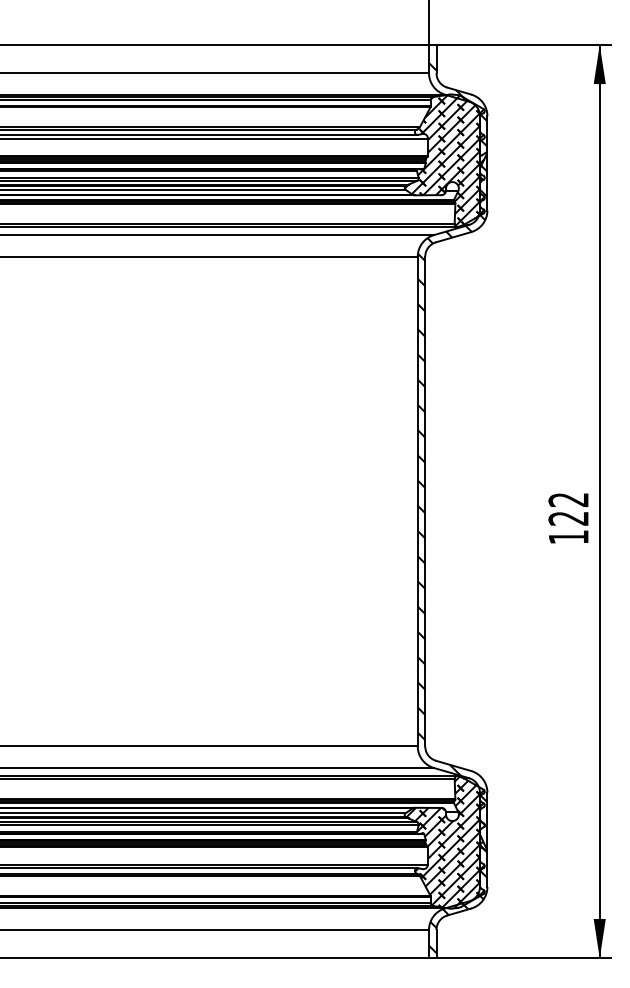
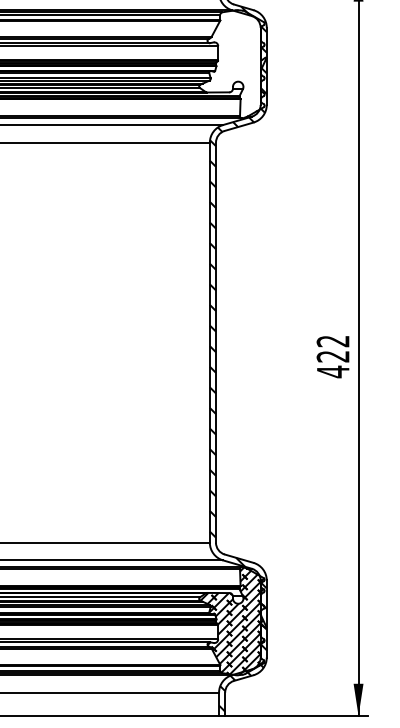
hatch: (444, 160) -> (231, 64), removed
text: (568, 537) -> (333, 372), 122 -> 422

